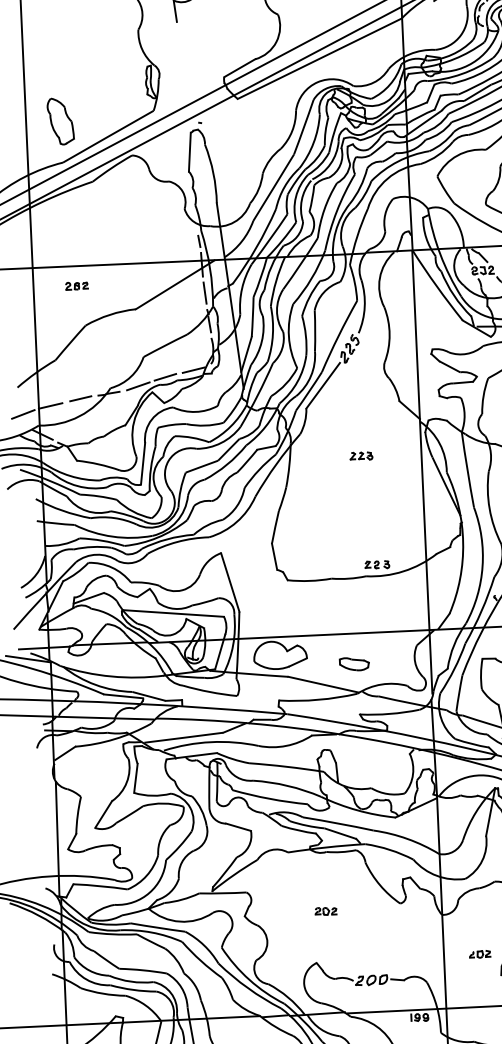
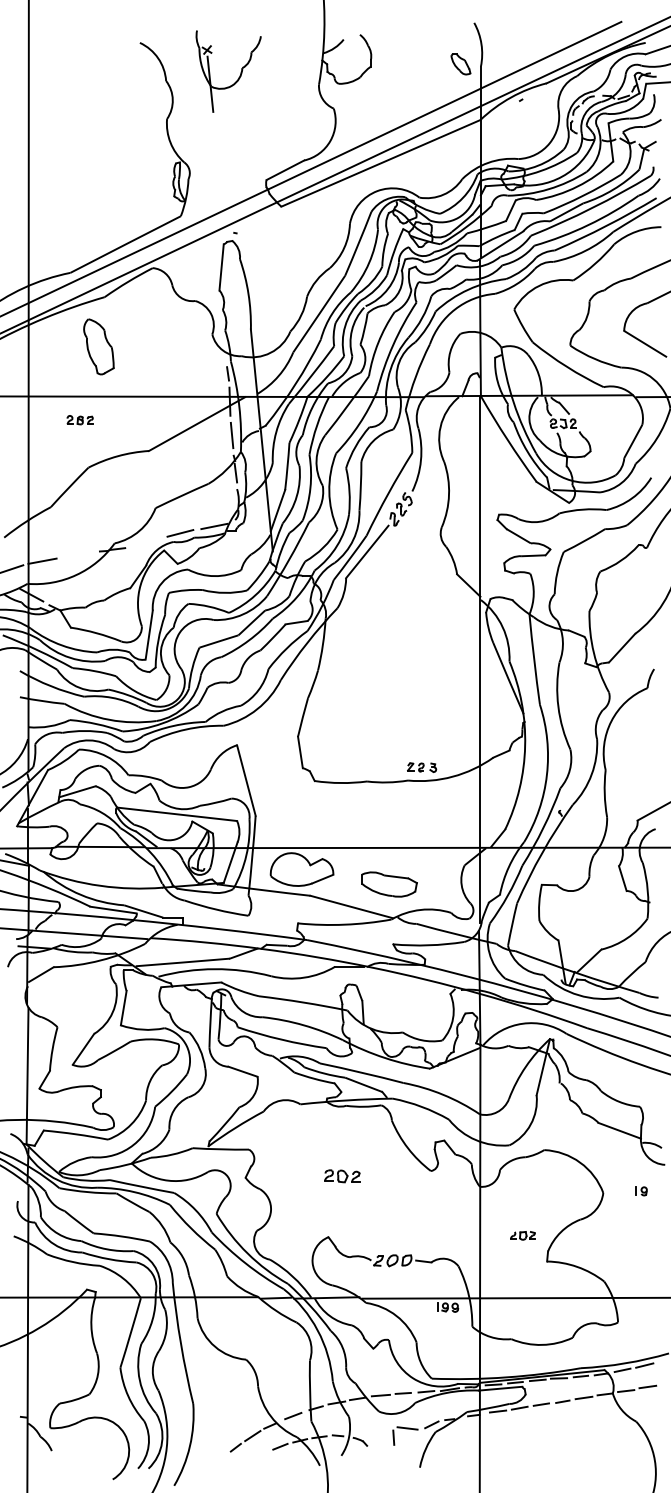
part: (60, 121) -> (98, 346), moved
line: (138, 386) -> (147, 542), removed
line: (80, 398) -> (78, 553), removed
part: (361, 456) -> (408, 637), removed
part: (354, 663) -> (389, 883), size x1.6
part: (326, 911) -> (342, 1176), size x1.4

